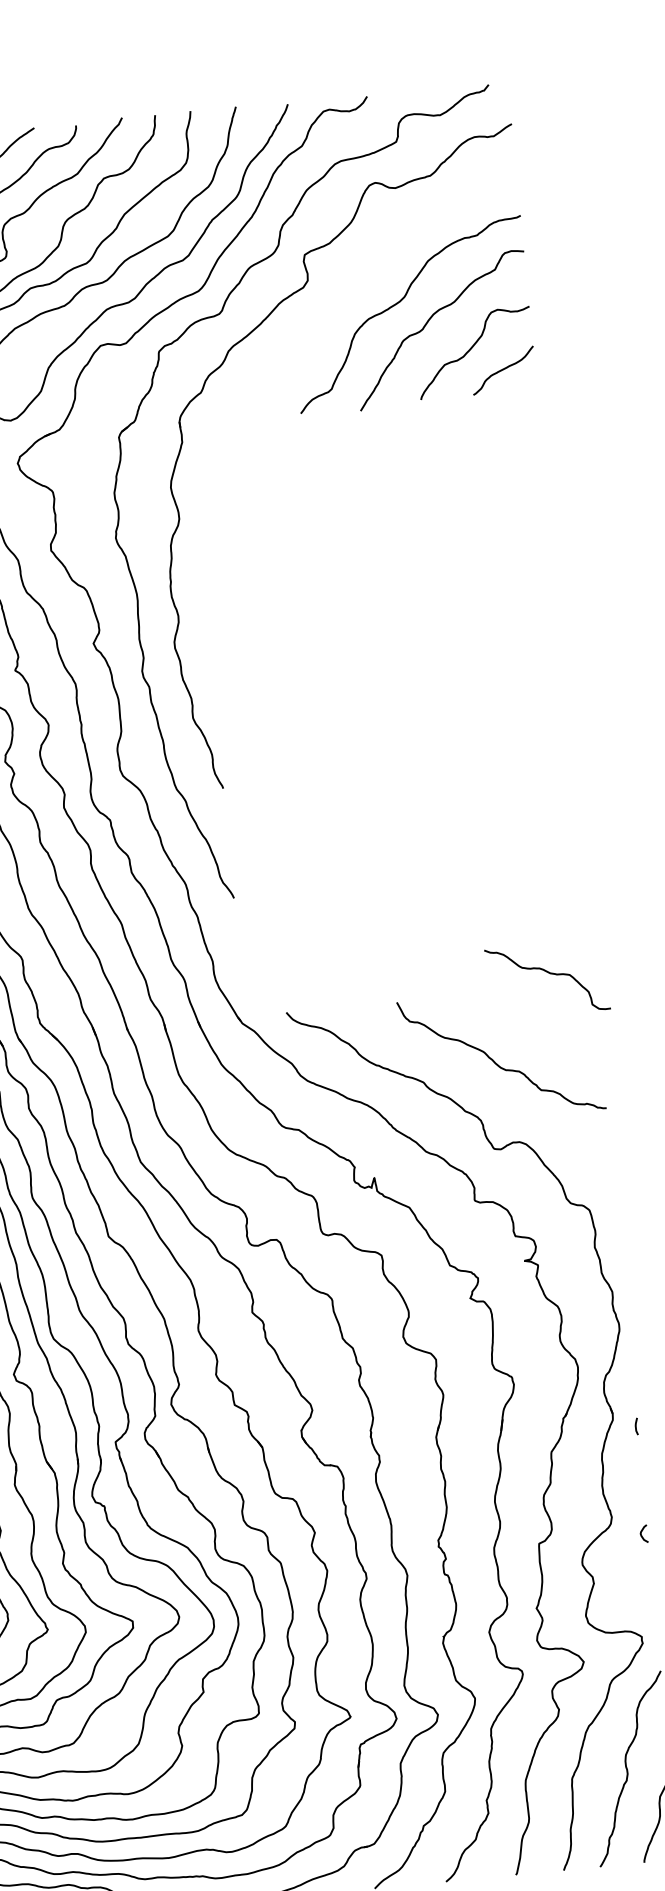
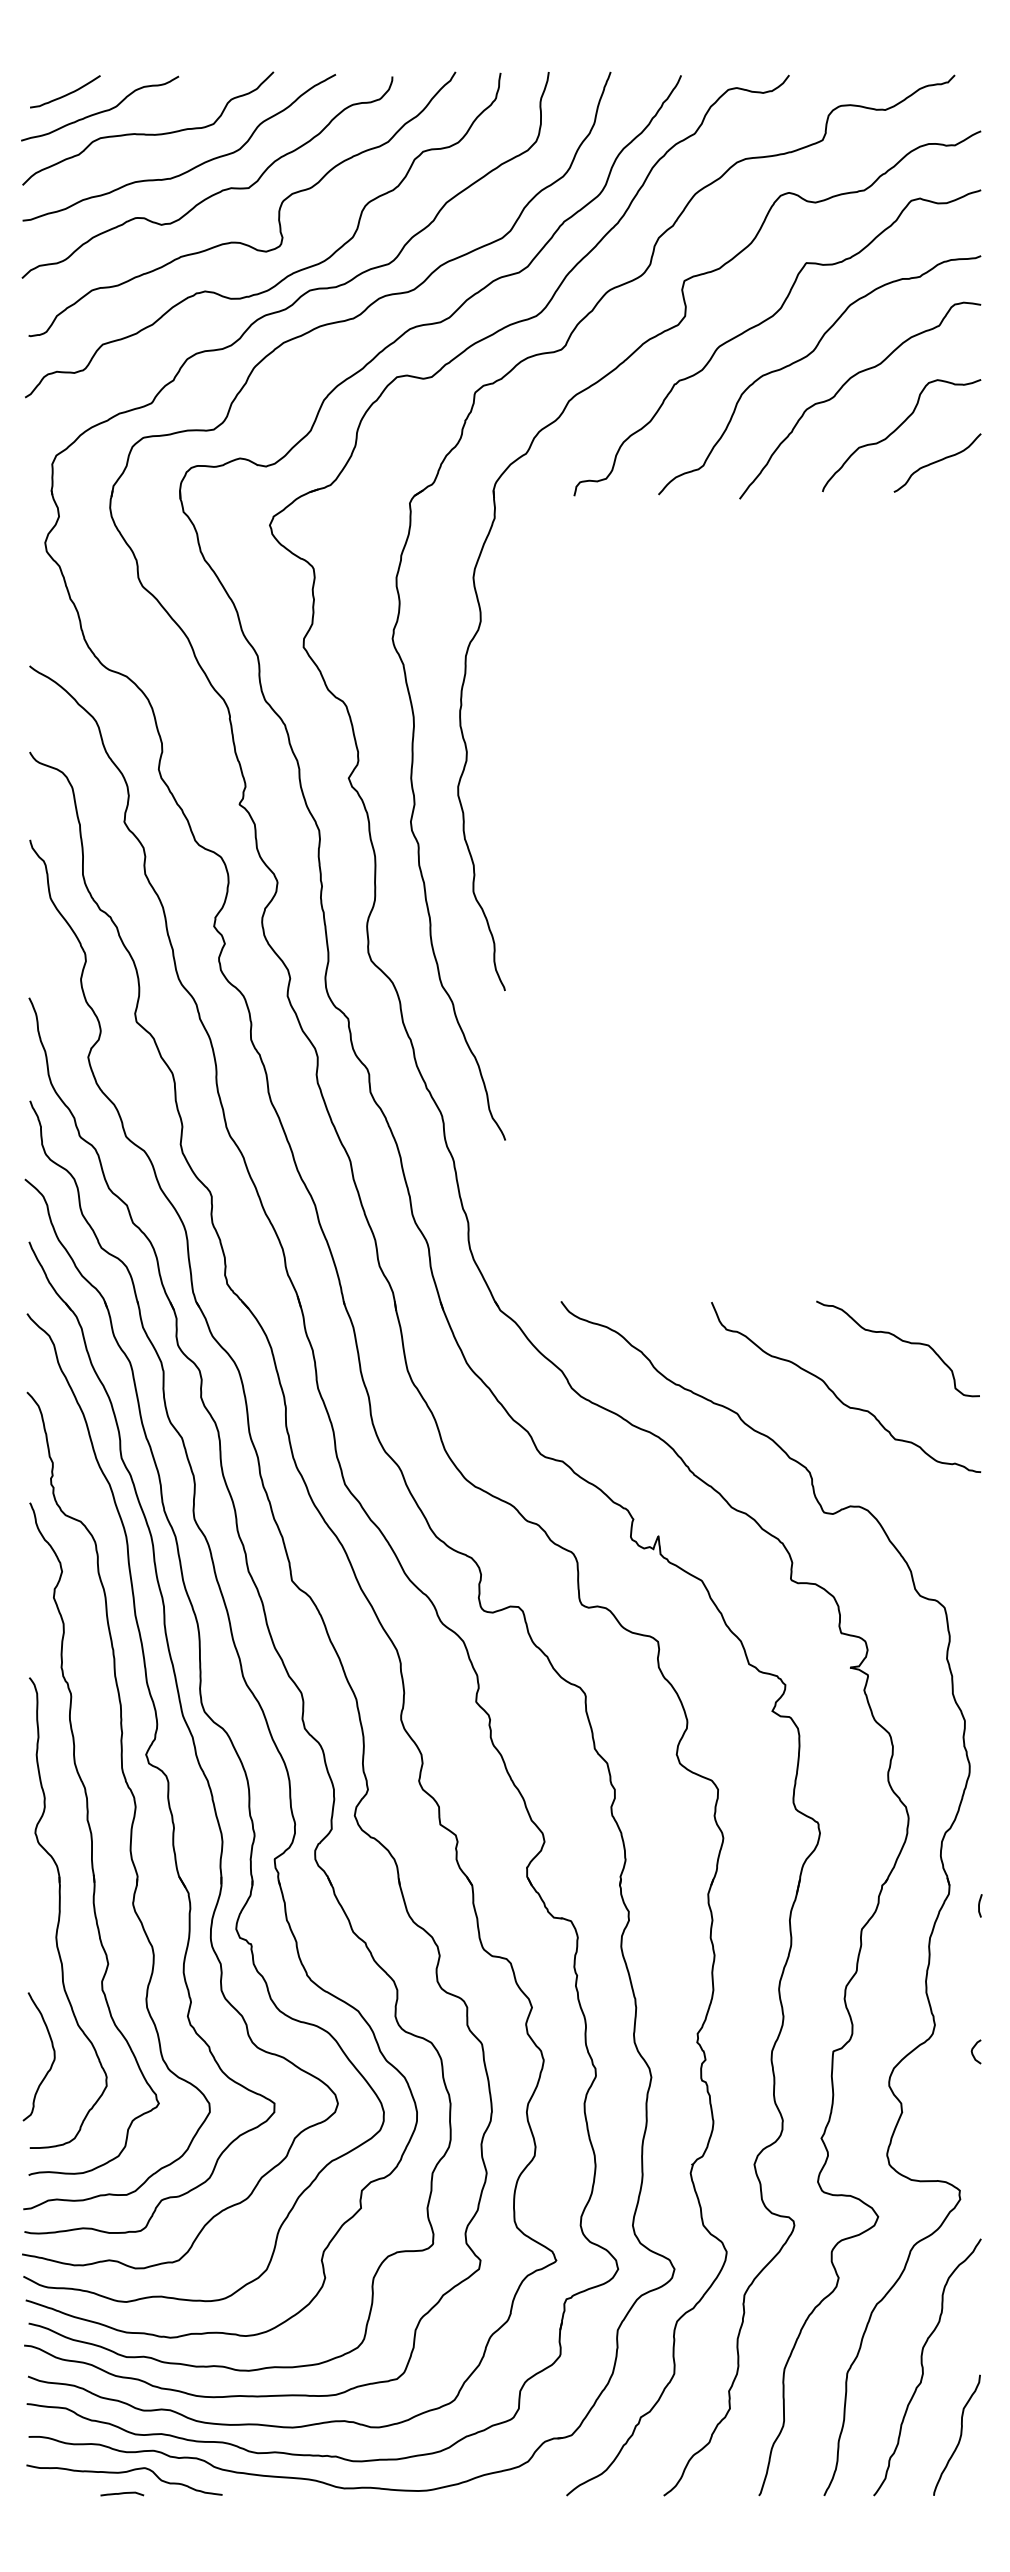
curve: (366, 279) -> (764, 322), added
curve: (549, 973) -> (901, 1341), moved

